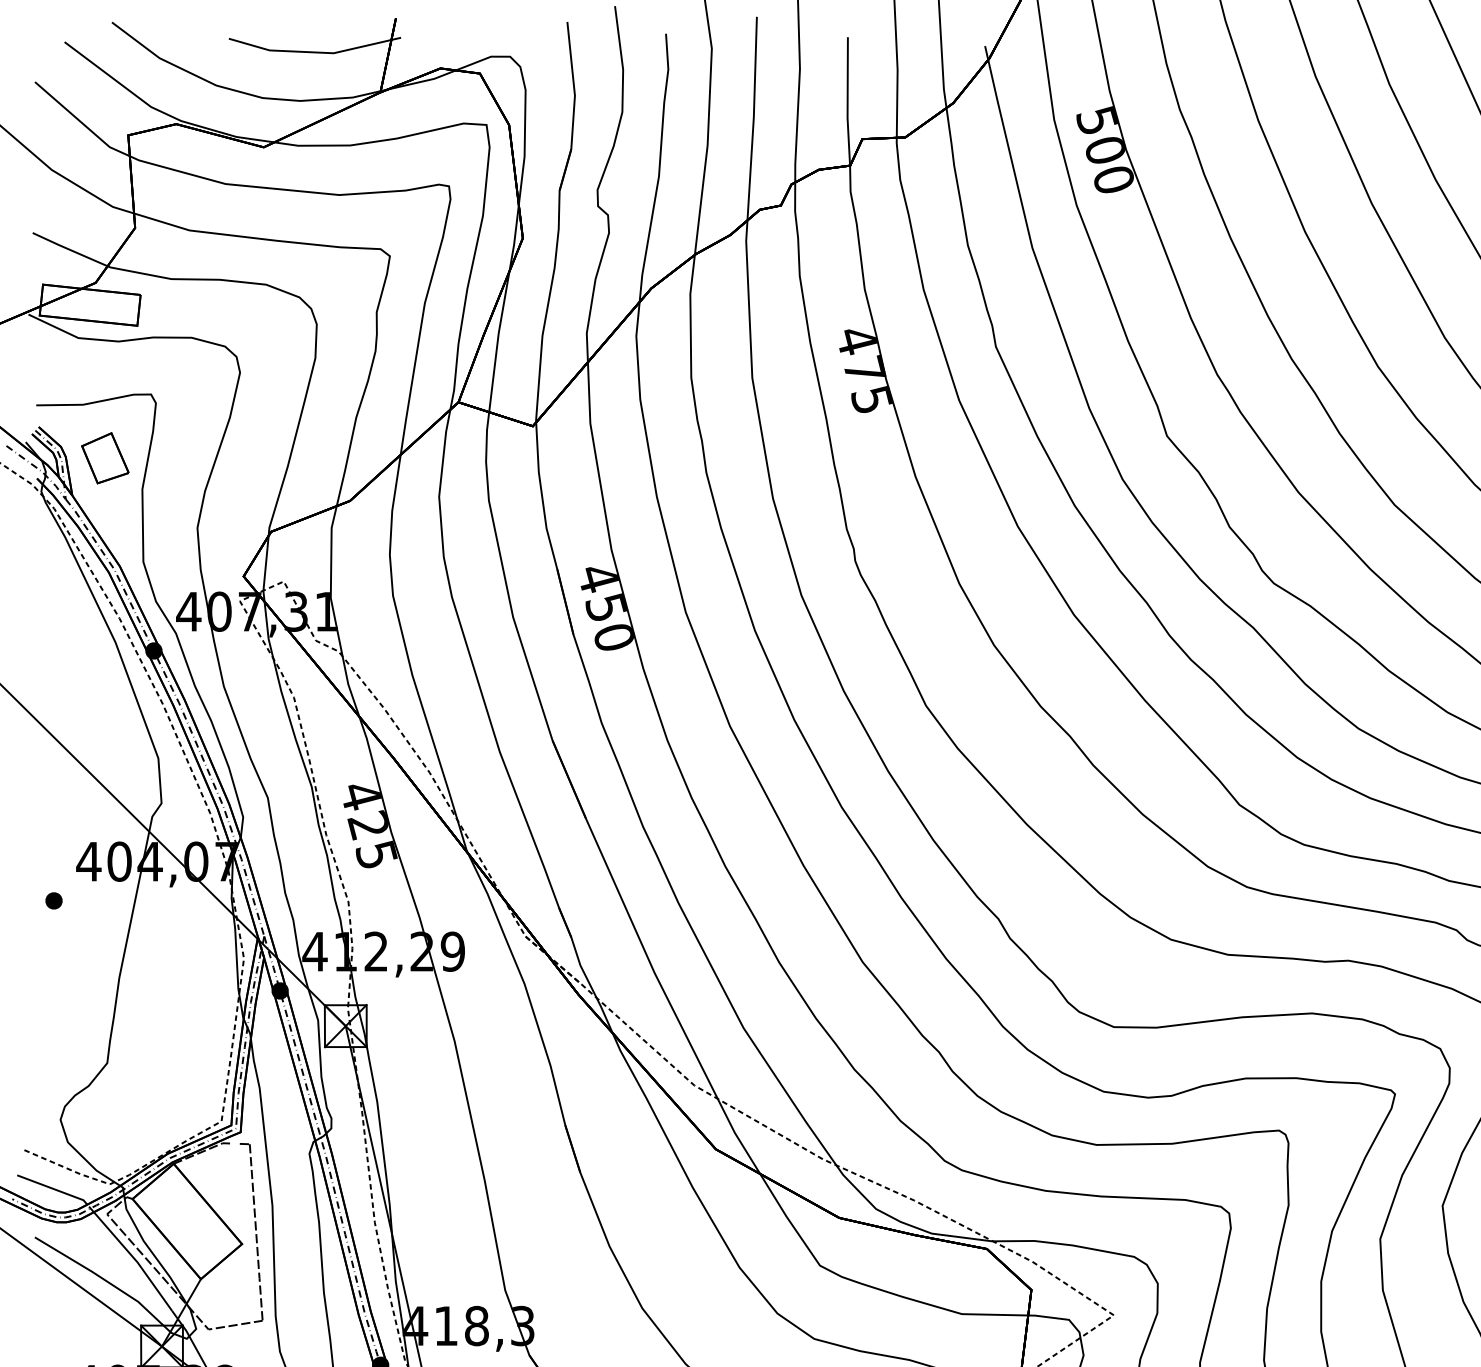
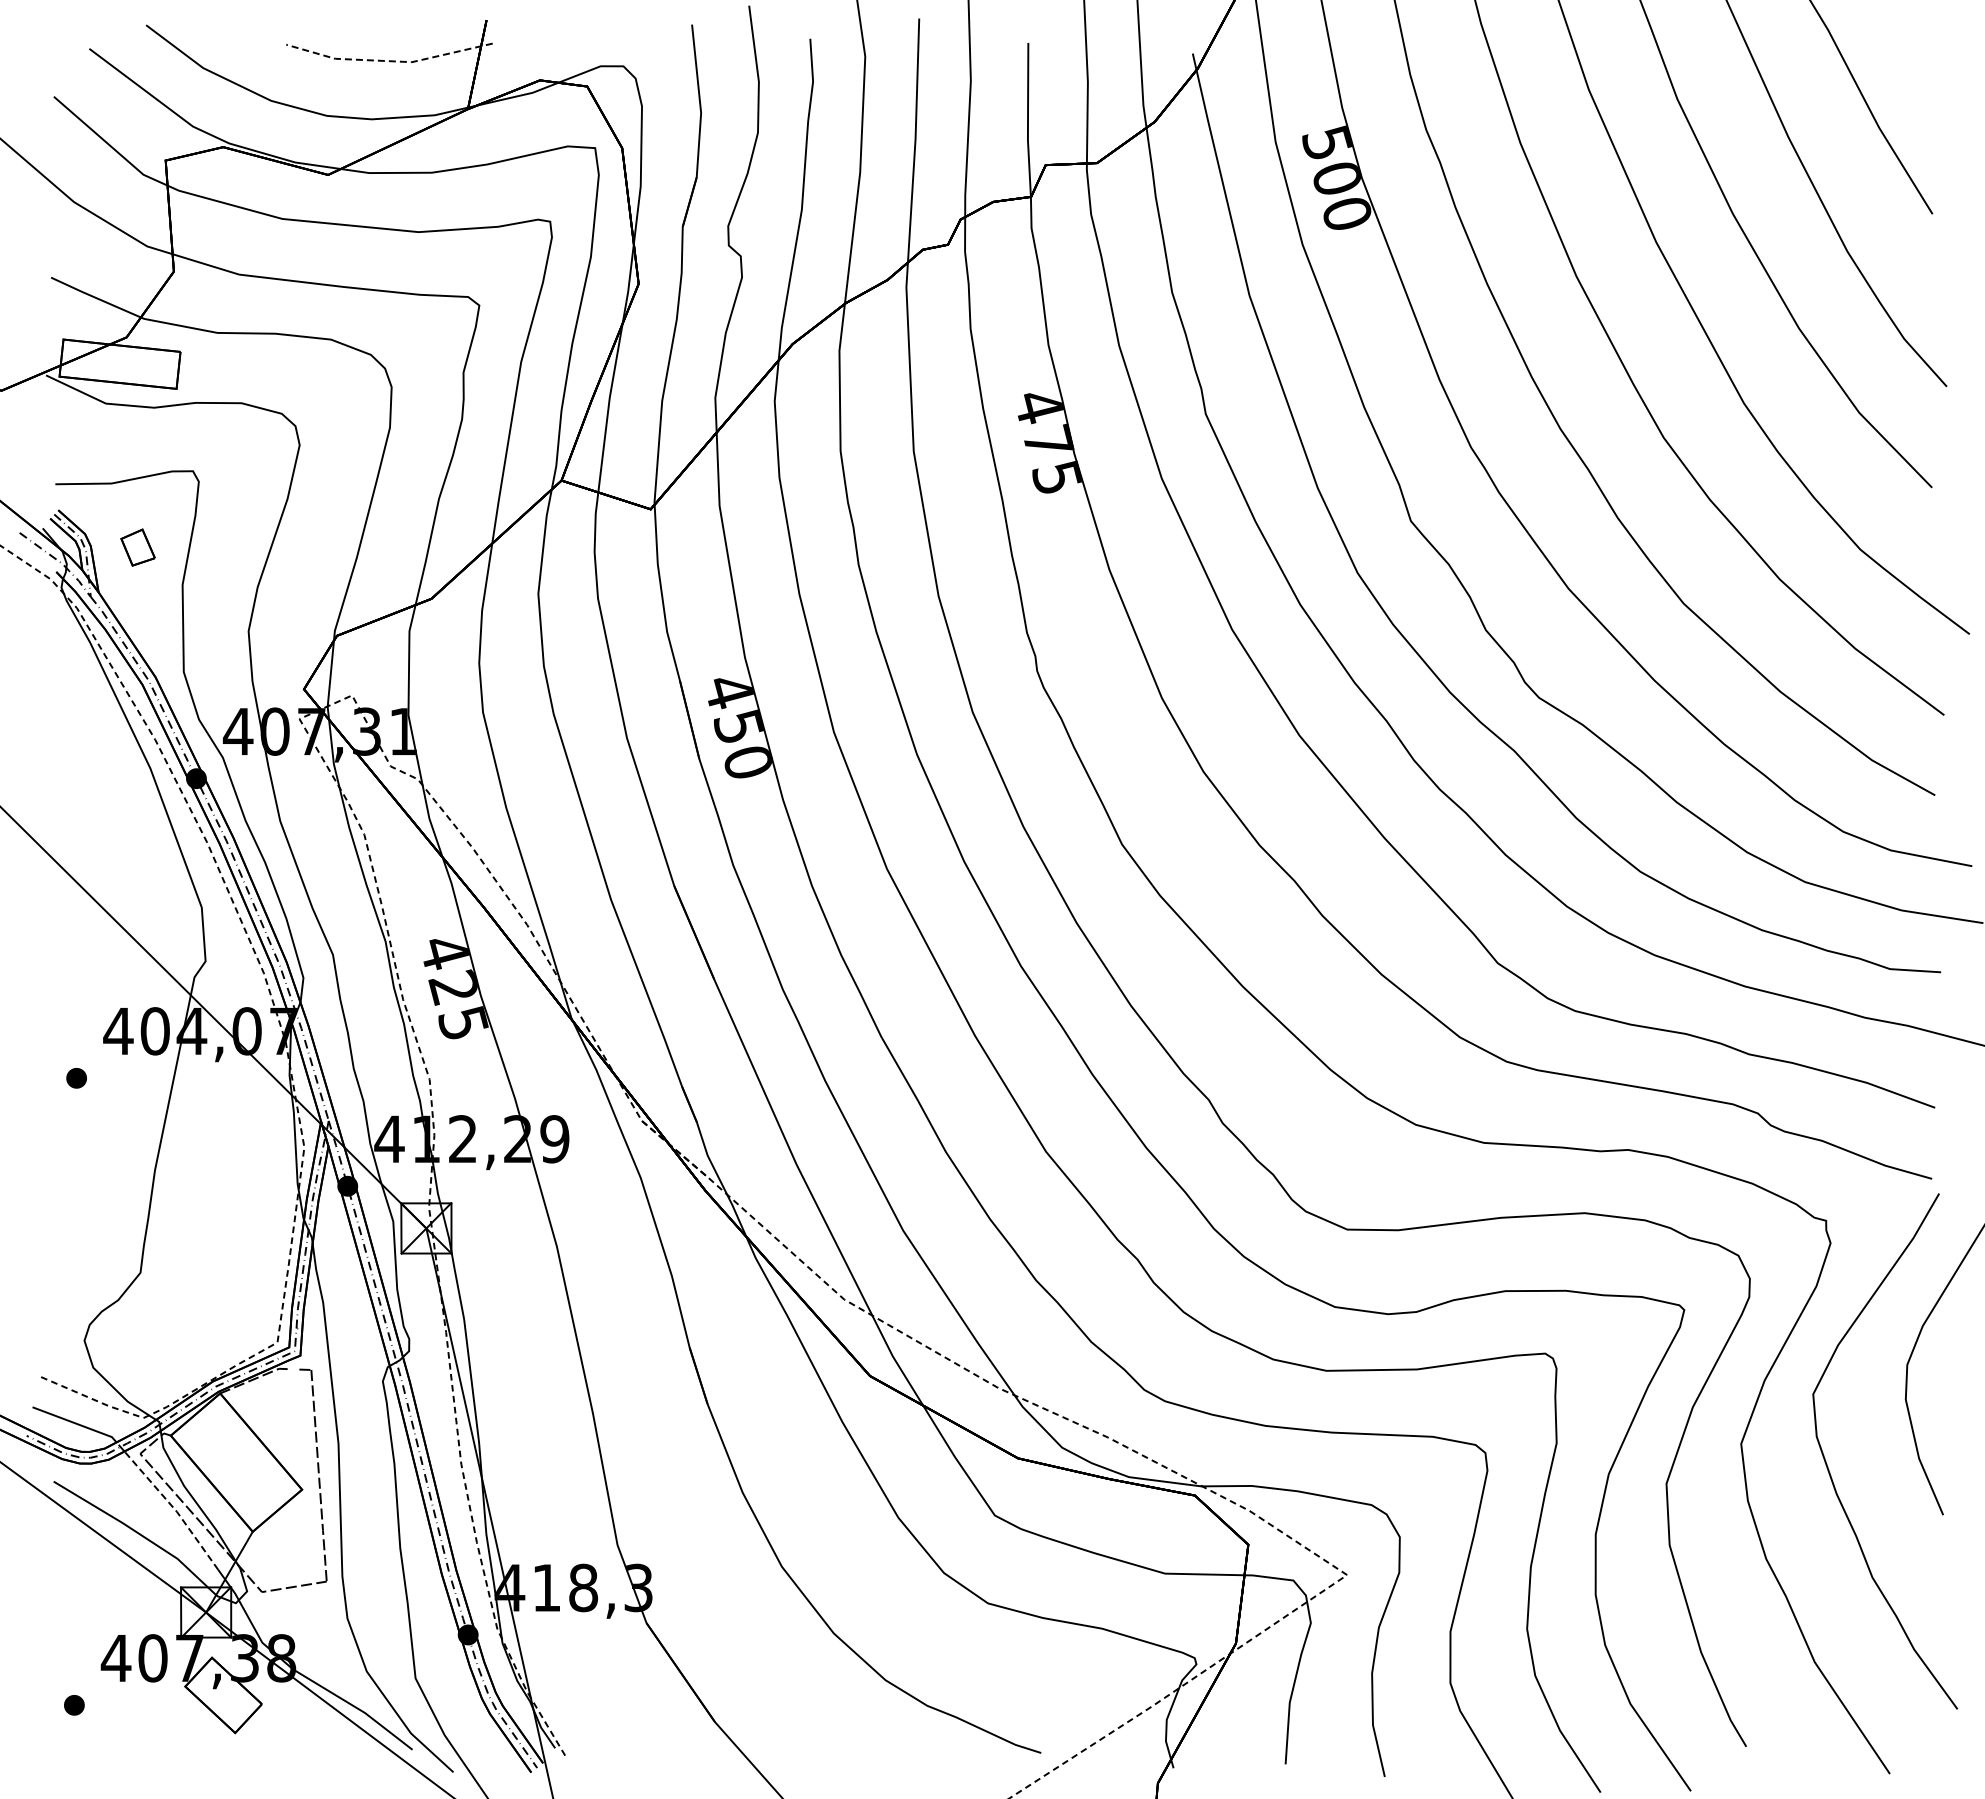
line: (314, 52) -> (388, 61), solid -> dashed
part: (104, 458) -> (137, 547), size x0.6
line: (135, 1259) -> (174, 1508), solid -> dashed

